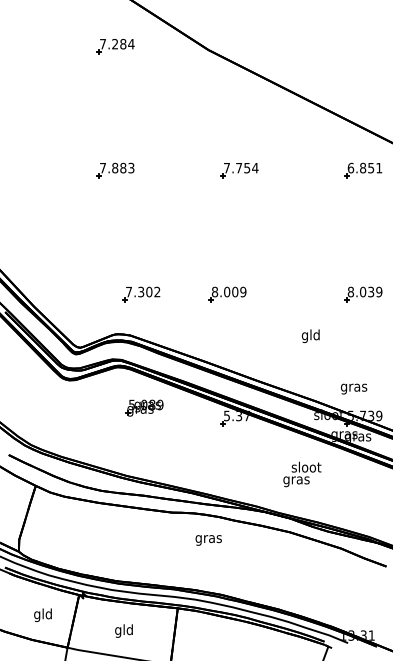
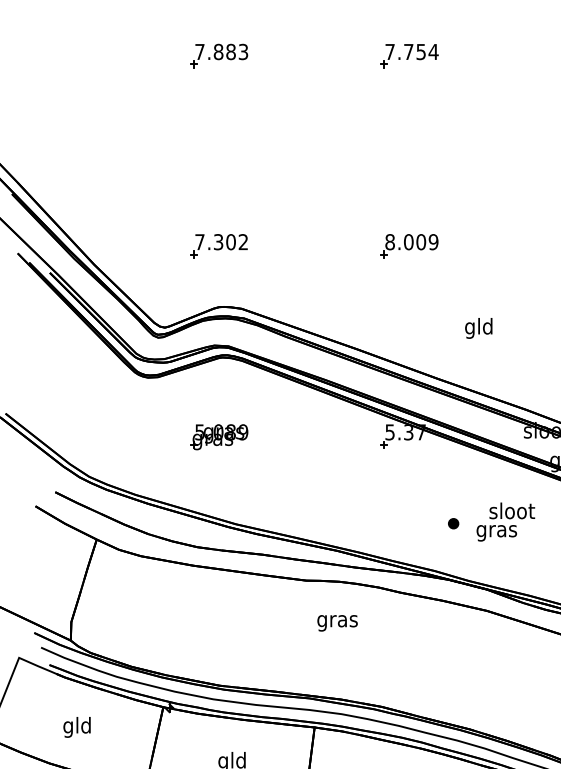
part: (141, 294) -> (219, 245), moved
part: (227, 294) -> (409, 245), moved
text: (310, 336) -> (478, 328), moved
part: (144, 407) -> (219, 436), moved
part: (268, 475) -> (453, 523), added
text: (208, 540) -> (337, 623), moved
text: (42, 615) -> (76, 727), moved

